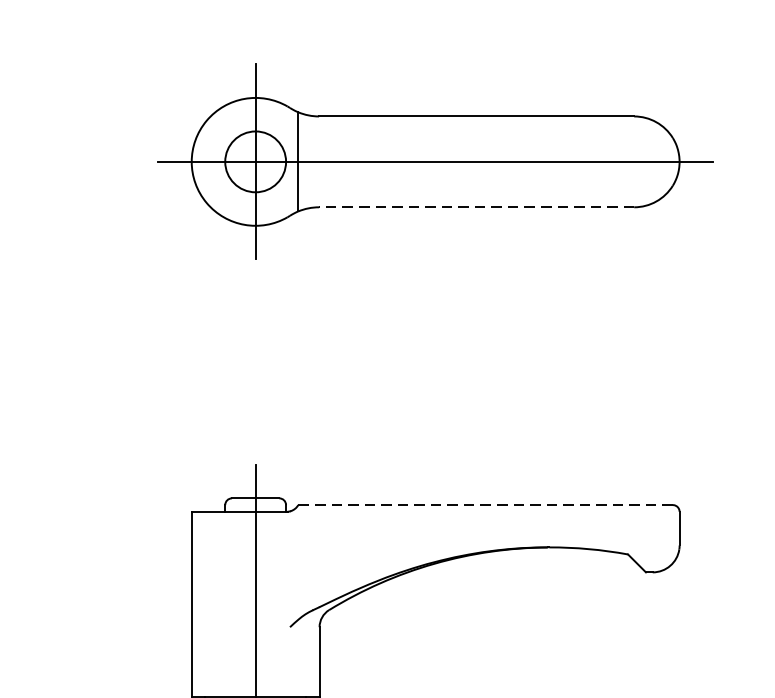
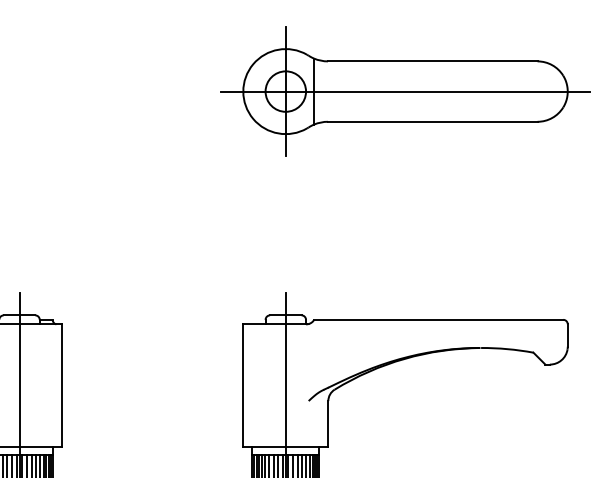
line: (476, 206) -> (432, 121), dashed -> solid
line: (485, 504) -> (438, 319), dashed -> solid

